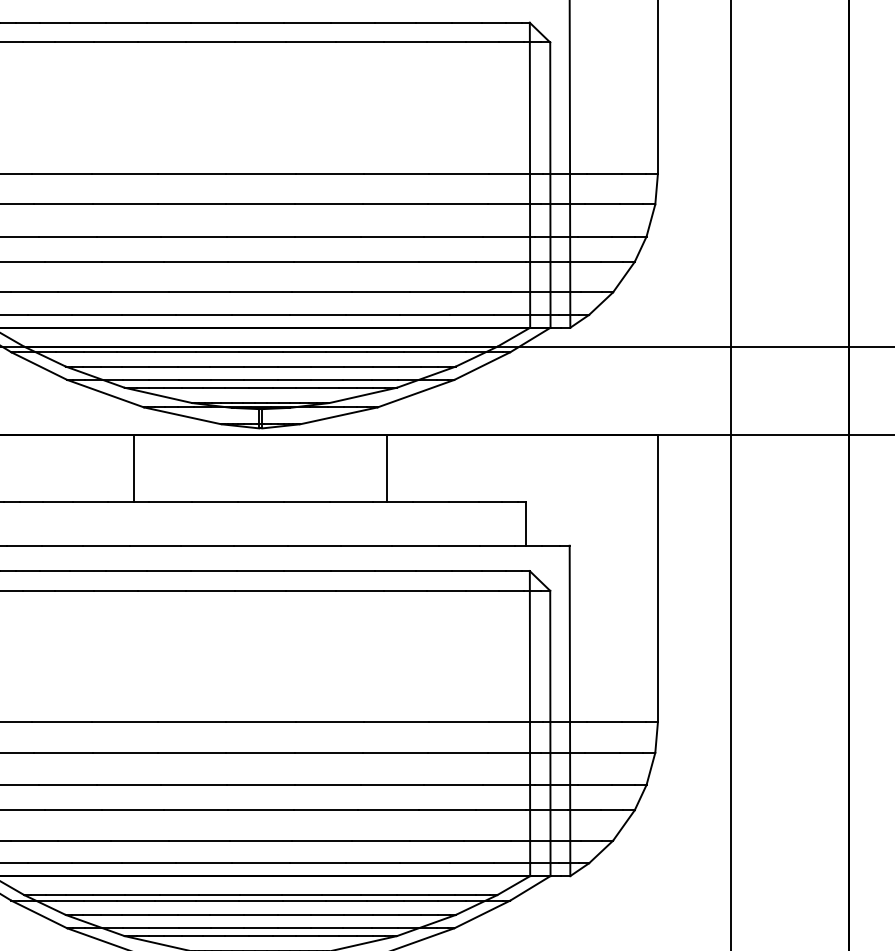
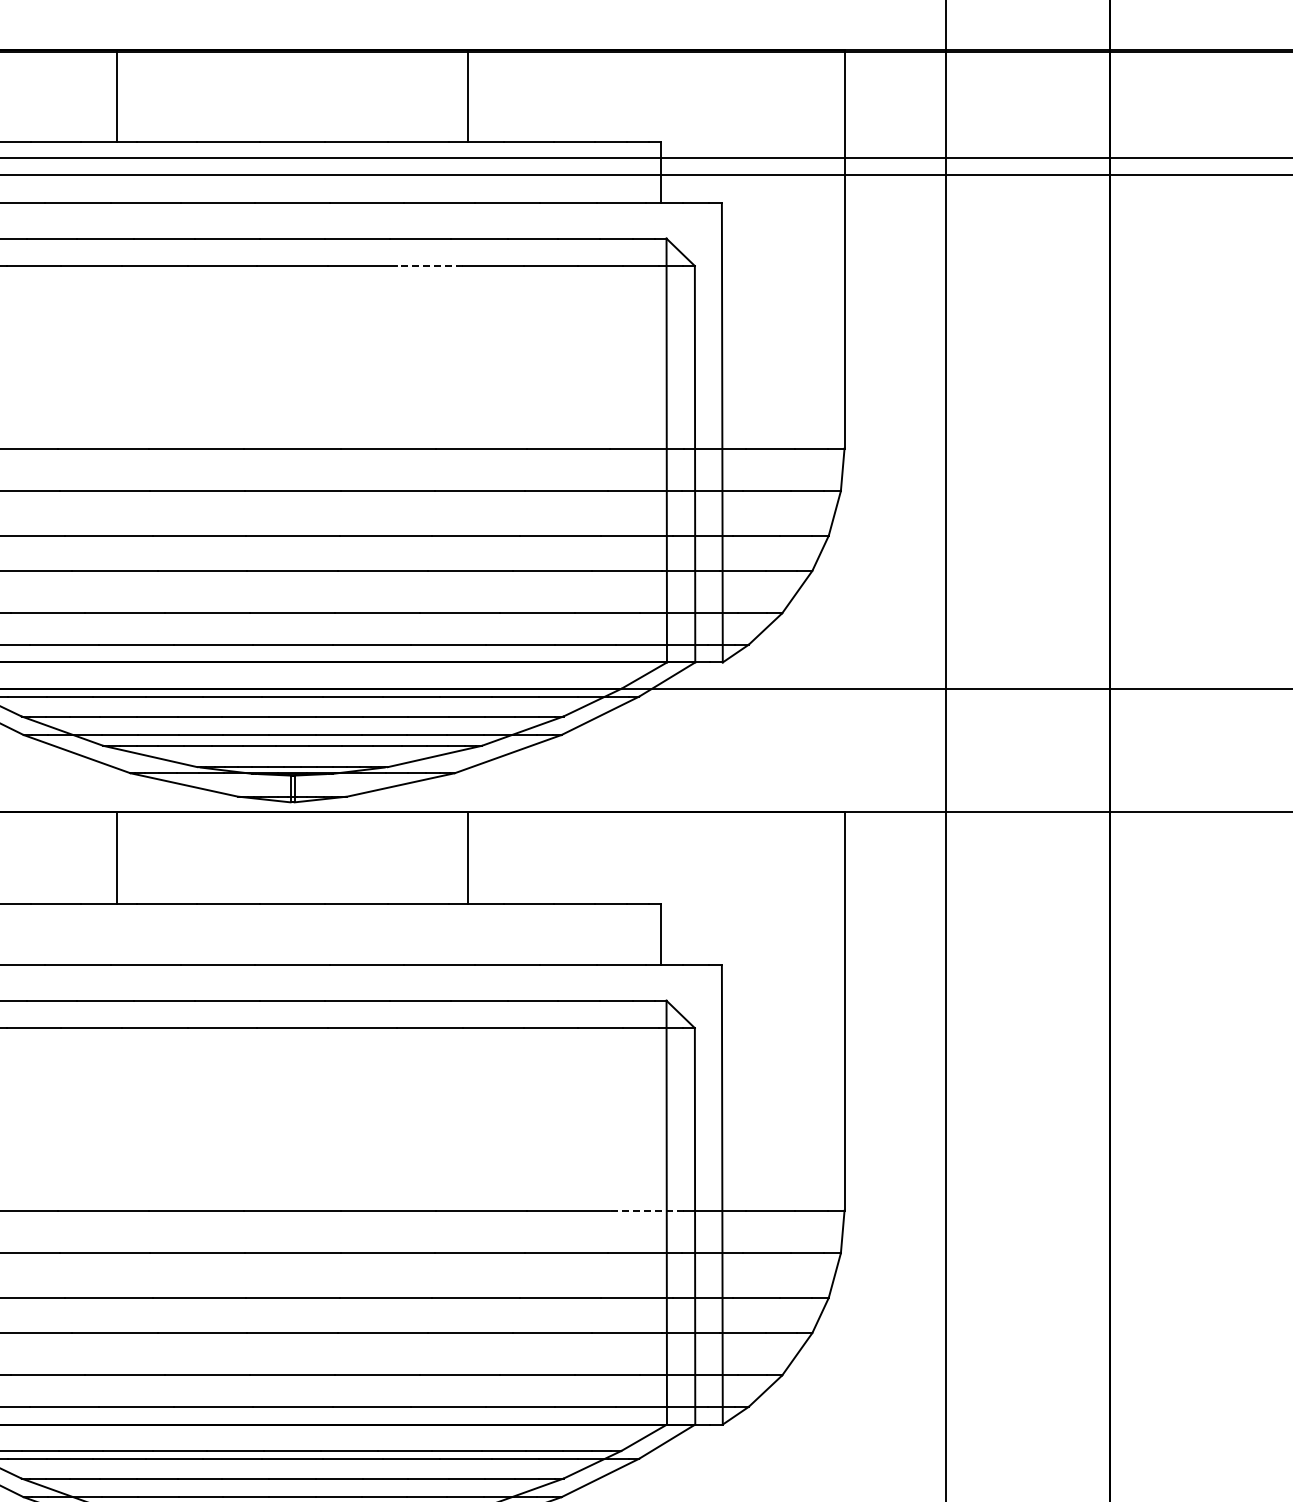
line: (359, 42) -> (429, 266), solid -> dashed
line: (515, 722) -> (646, 1210), solid -> dashed

